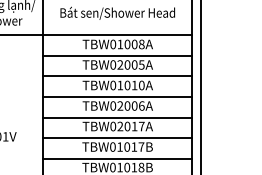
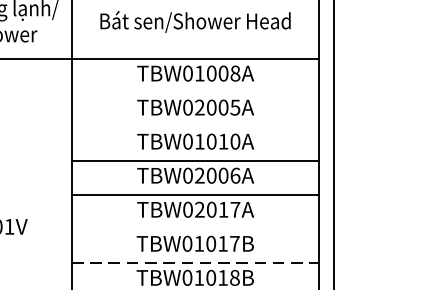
line: (117, 55) -> (195, 91), removed
line: (117, 76) -> (195, 126), removed
line: (117, 138) -> (195, 229), removed
line: (118, 158) -> (196, 262), solid -> dashed

